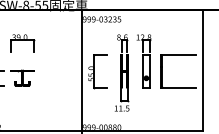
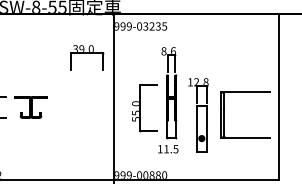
part: (22, 43) -> (87, 57), moved
part: (143, 61) -> (198, 115), moved
part: (162, 70) -> (224, 114), moved
part: (97, 71) -> (144, 108), moved

